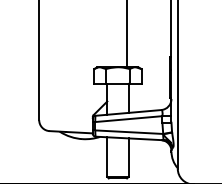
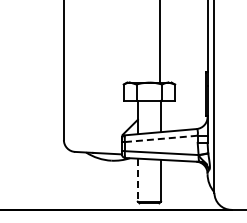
line: (129, 118) -> (161, 138), solid -> dashed
line: (106, 157) -> (137, 180), solid -> dashed

